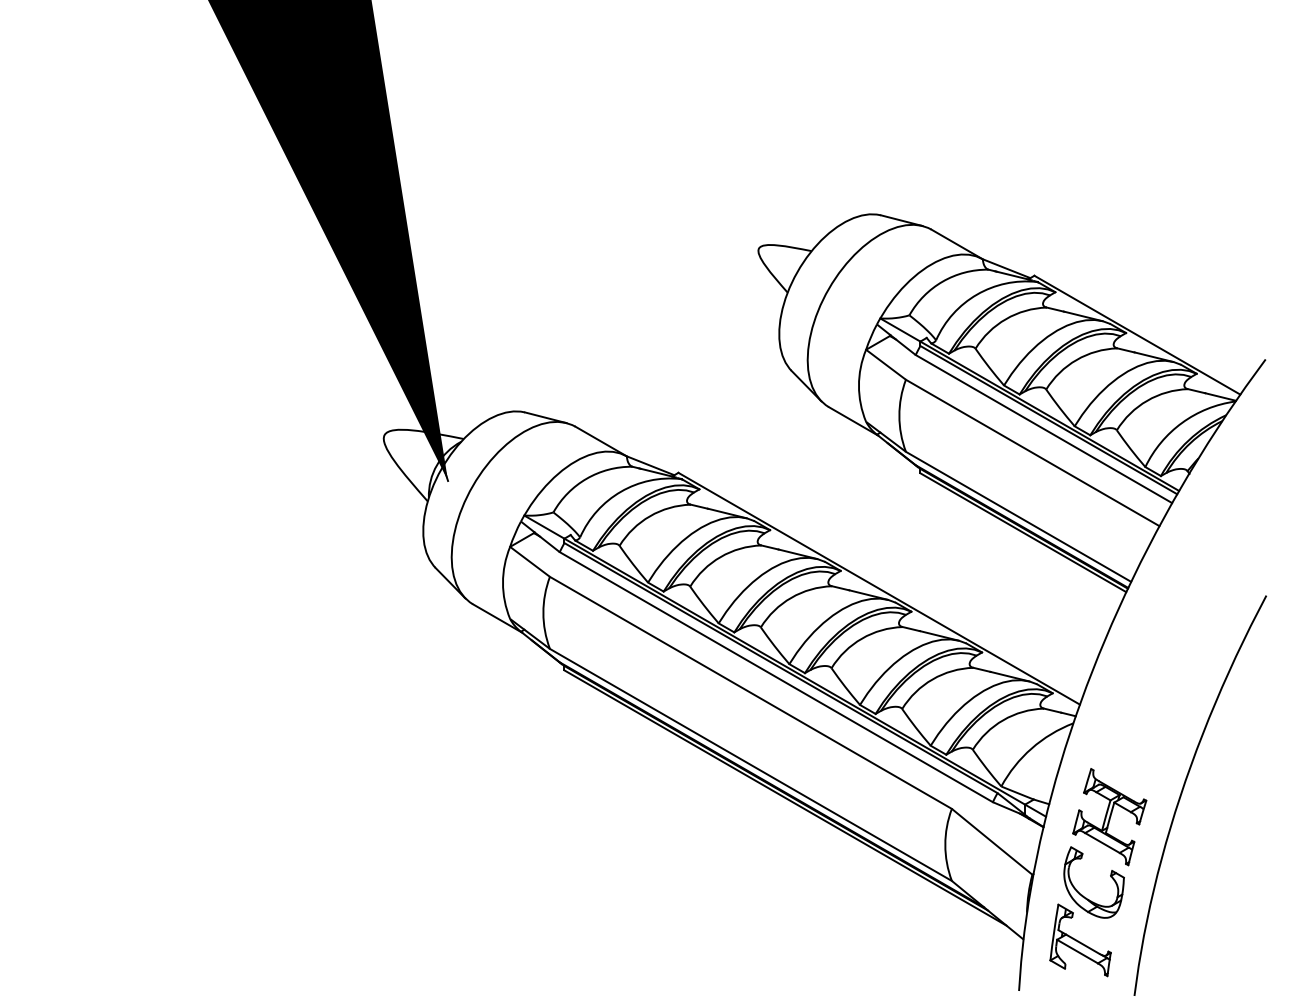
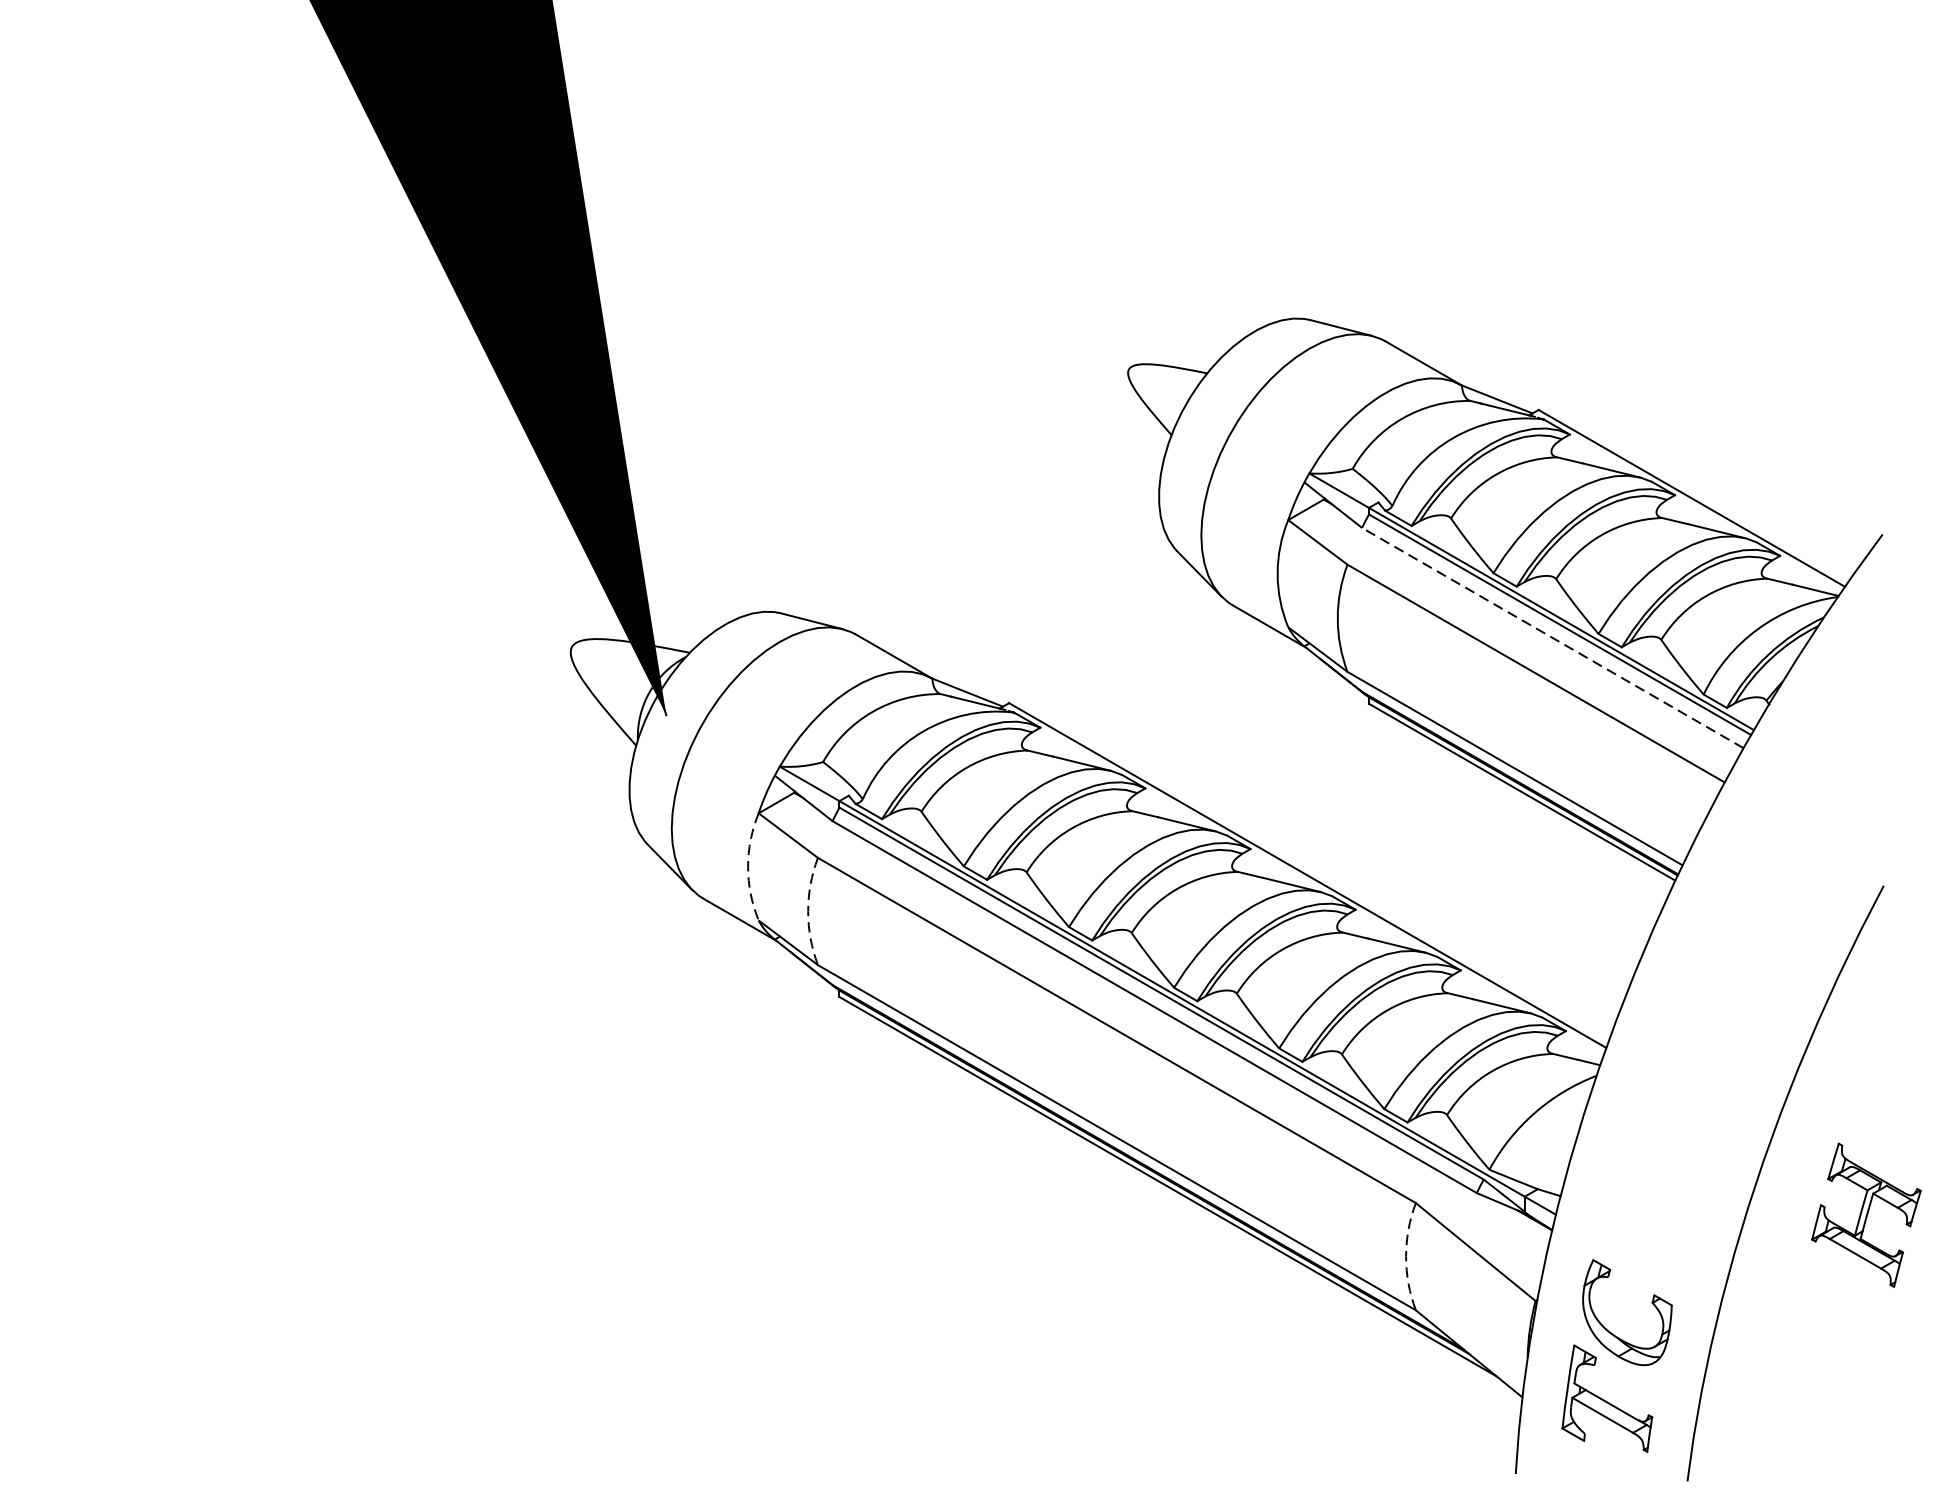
line: (1043, 428) -> (1552, 637), solid -> dashed
arc: (503, 582) -> (748, 866), solid -> dashed
arc: (543, 612) -> (808, 910), solid -> dashed
part: (1109, 817) -> (1866, 1215), moved
arc: (945, 844) -> (1406, 1256), solid -> dashed

